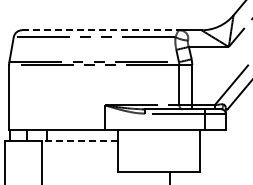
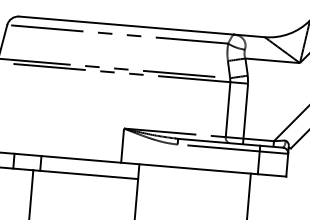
line: (100, 30) -> (126, 25), dashed -> solid
line: (79, 141) -> (85, 175), dashed -> solid

